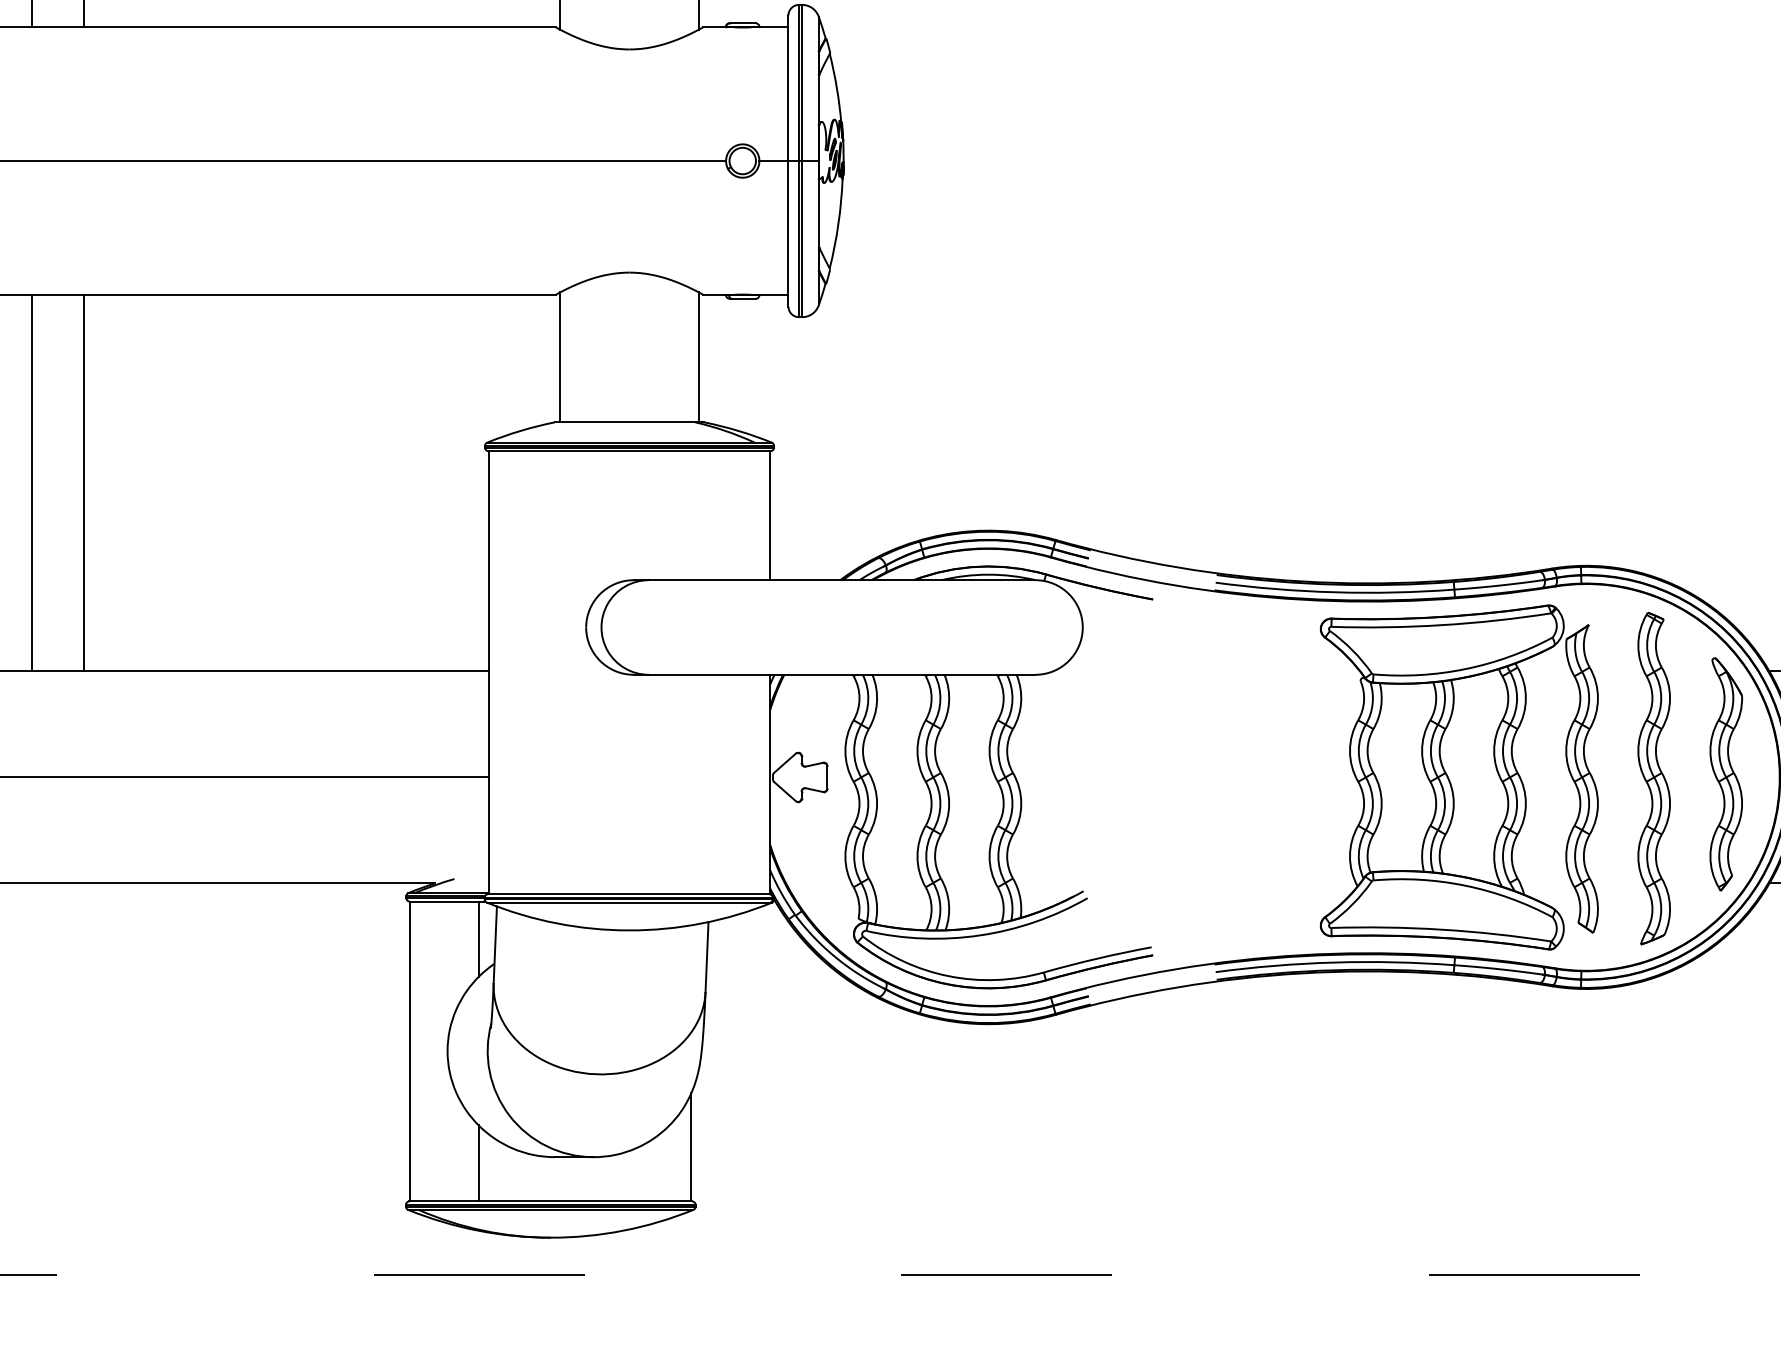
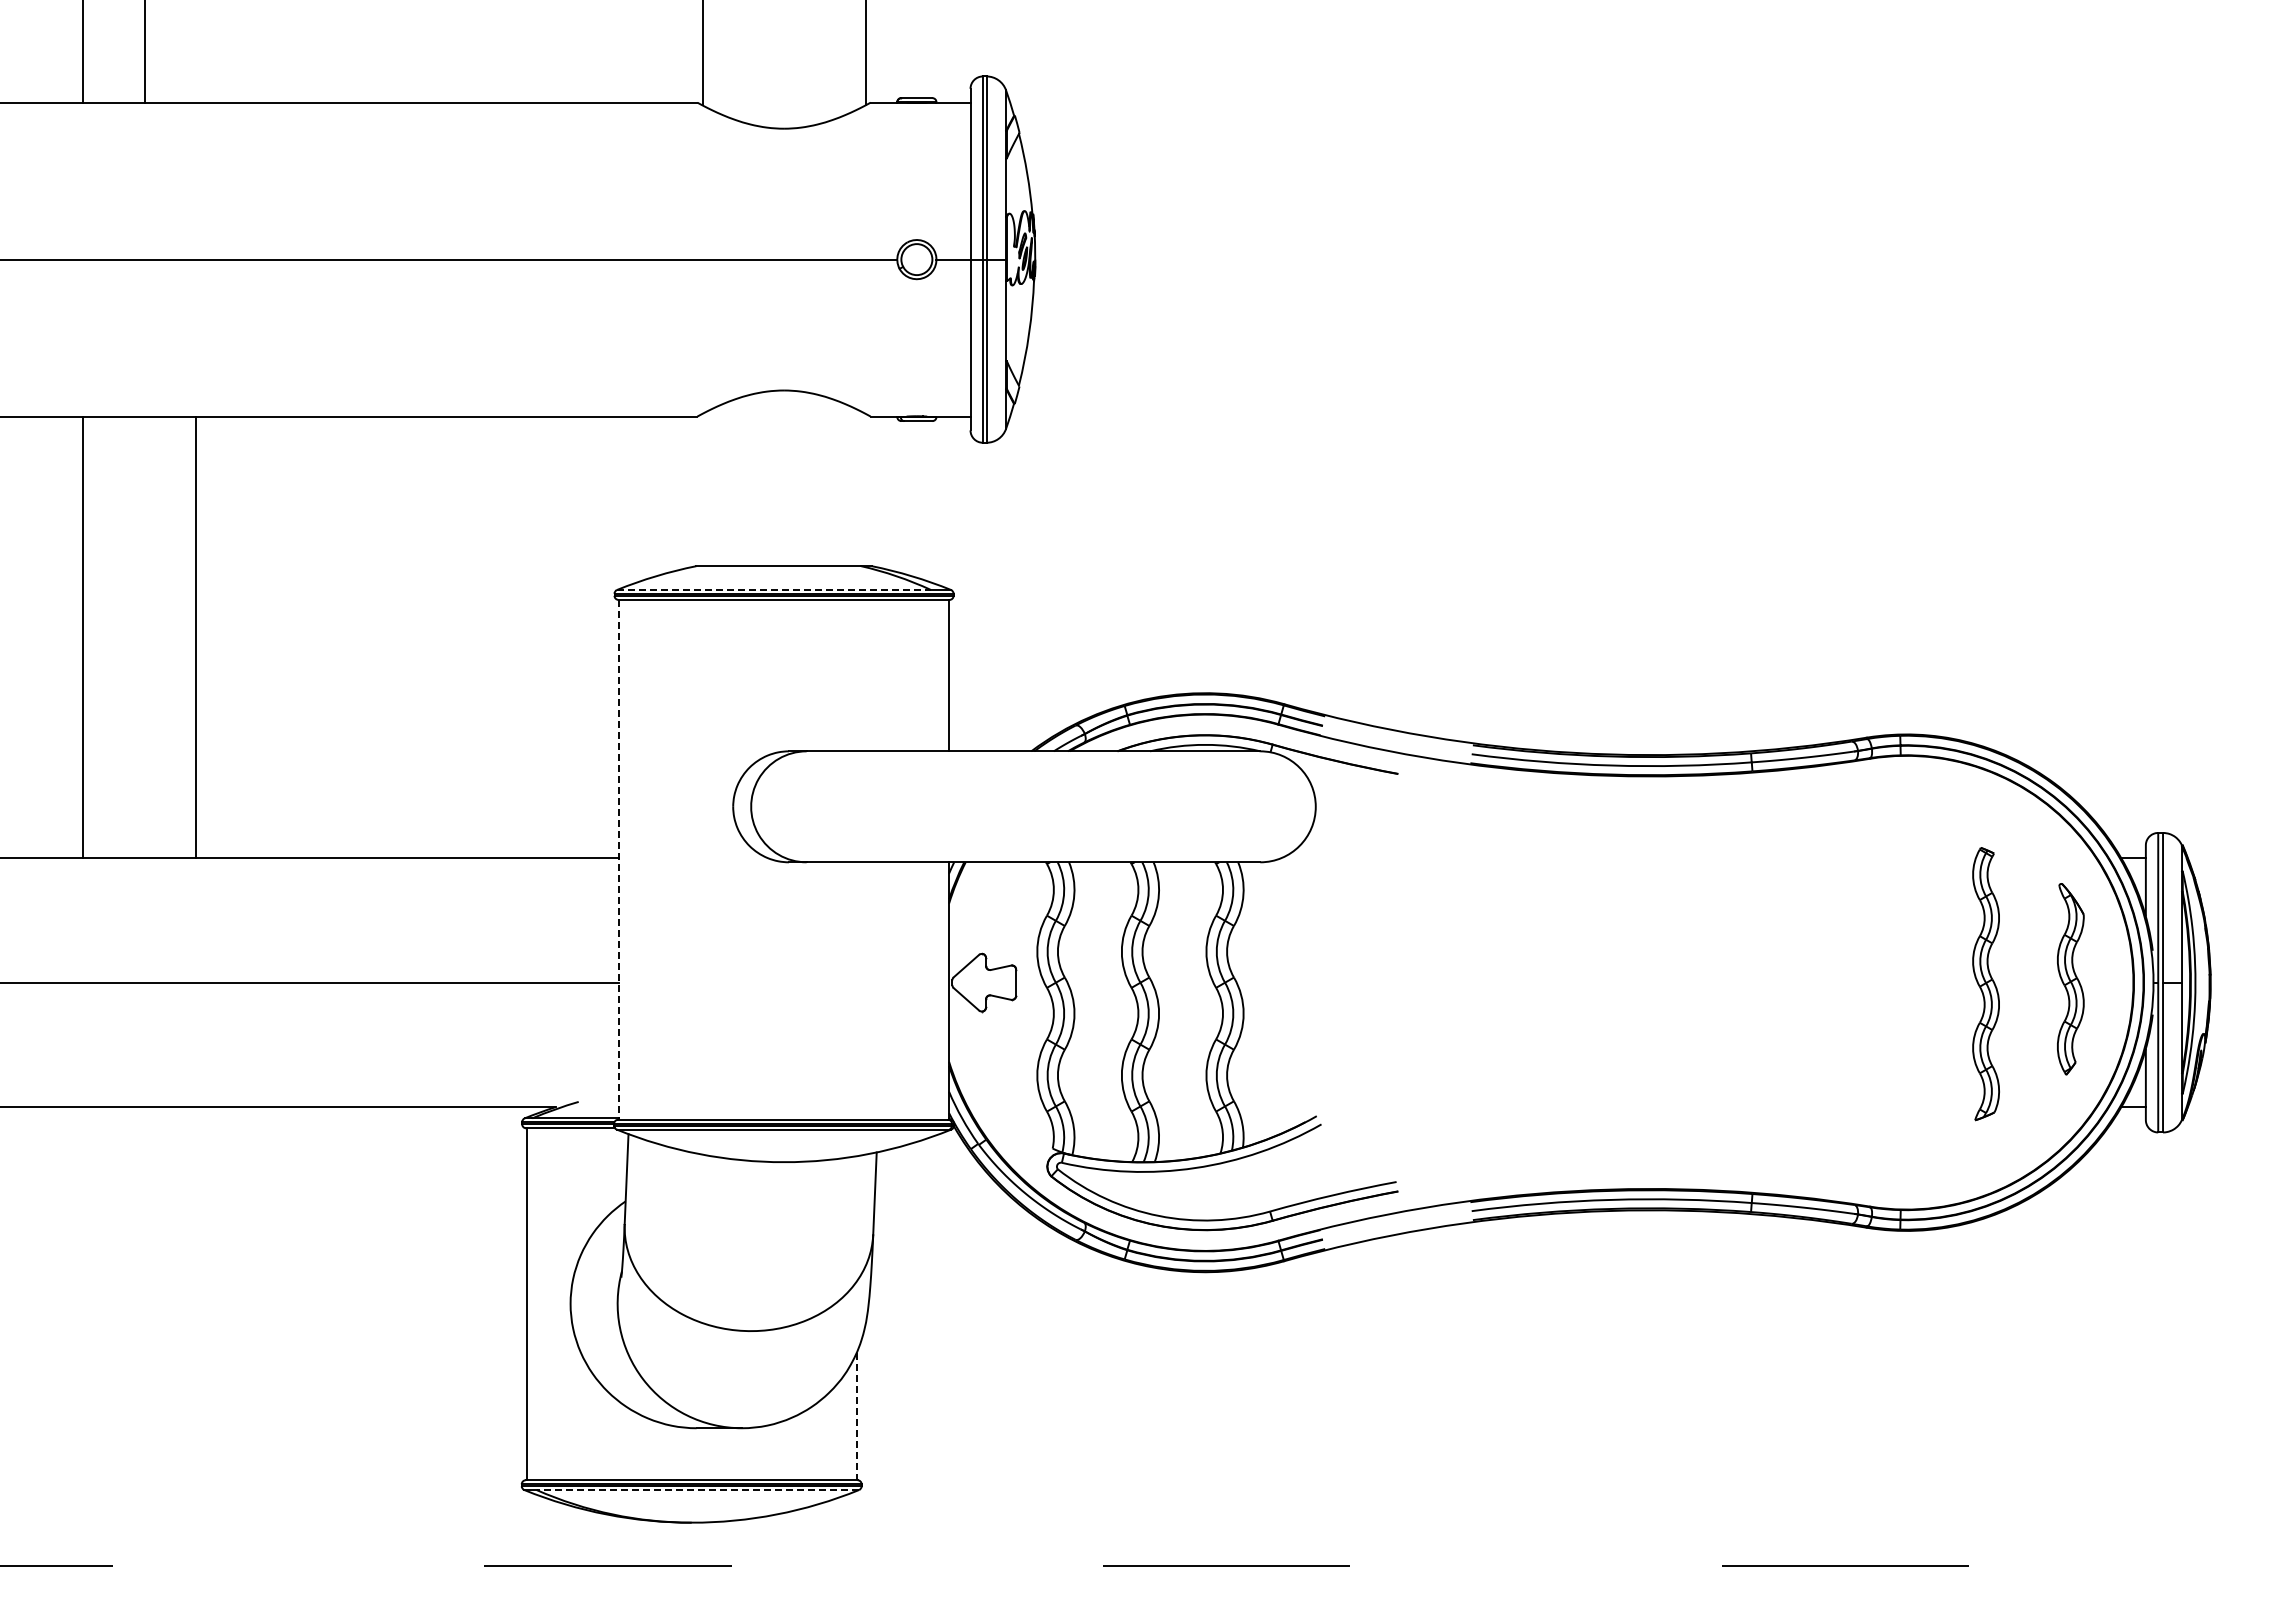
line: (560, 357) -> (702, 489), removed
line: (698, 357) -> (865, 489), removed
line: (621, 442) -> (774, 589), solid -> dashed
line: (84, 483) -> (195, 637), moved
line: (489, 672) -> (619, 859), solid -> dashed
part: (1726, 774) -> (2070, 979), size x0.7
part: (1459, 777) -> (1757, 982), removed
part: (1653, 778) -> (1985, 983), size x0.7
line: (479, 939) -> (607, 1172), removed
line: (691, 1147) -> (856, 1416), solid -> dashed
line: (479, 1163) -> (607, 1435), removed
line: (555, 1210) -> (697, 1490), solid -> dashed

